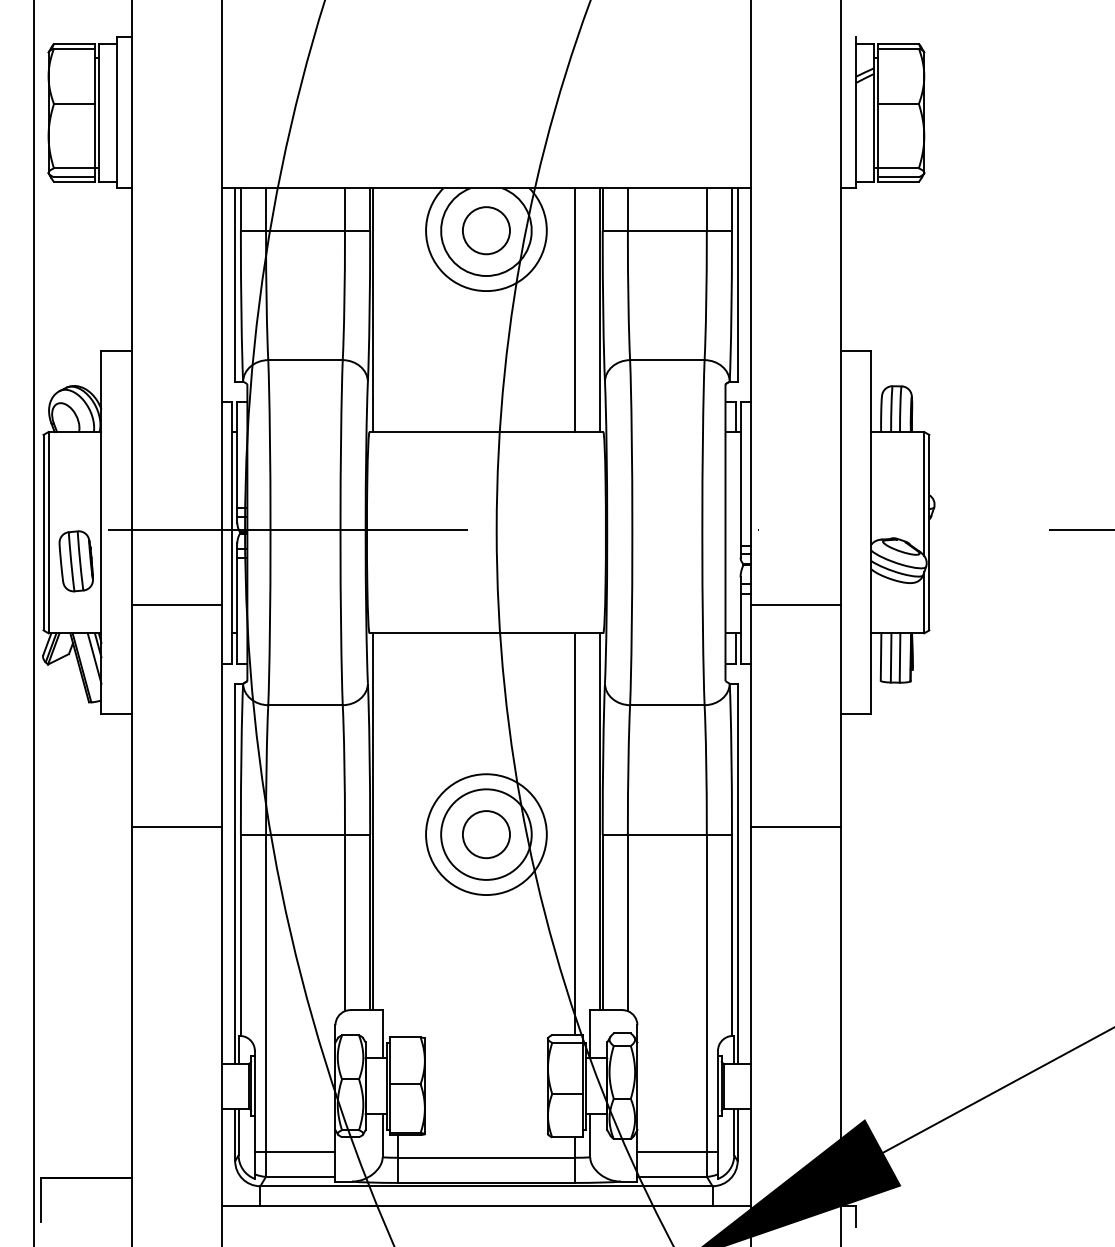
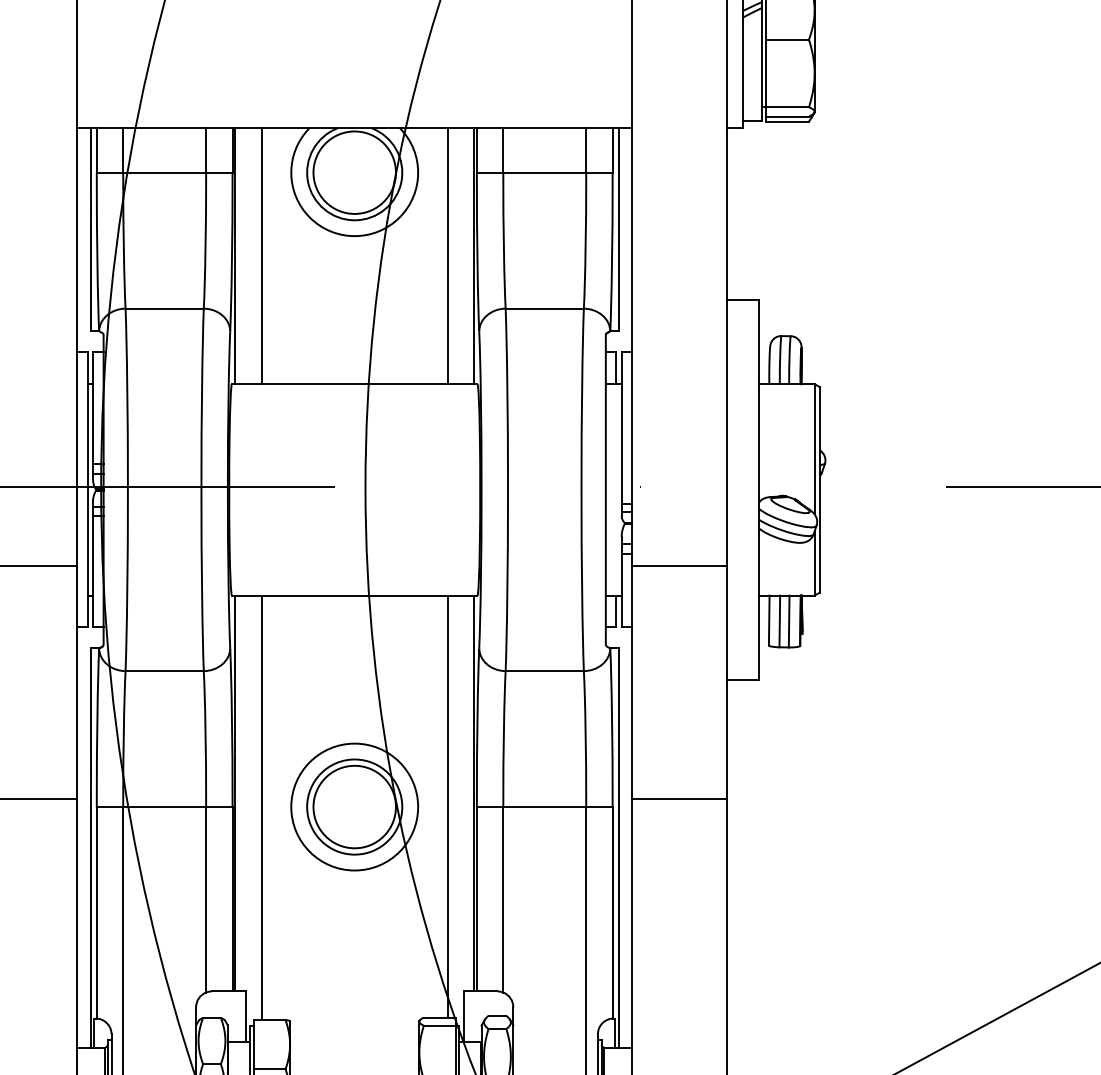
circle: (486, 230) -> (354, 172), size x1.67
line: (397, 310) -> (261, 256), added
circle: (486, 834) -> (354, 806), size x1.67
line: (397, 835) -> (261, 807), added

